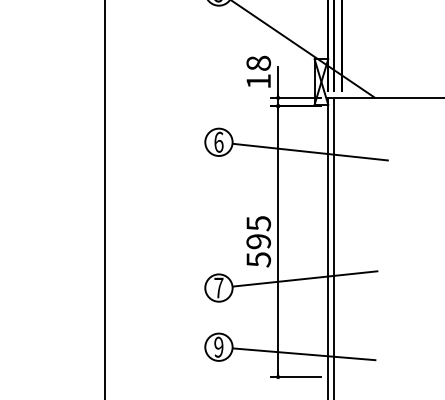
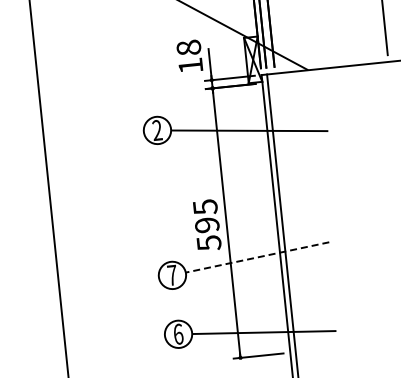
text: (218, 141) -> (156, 129), 6 -> 2
line: (304, 278) -> (256, 257), solid -> dashed
text: (218, 346) -> (178, 333), 9 -> 6

